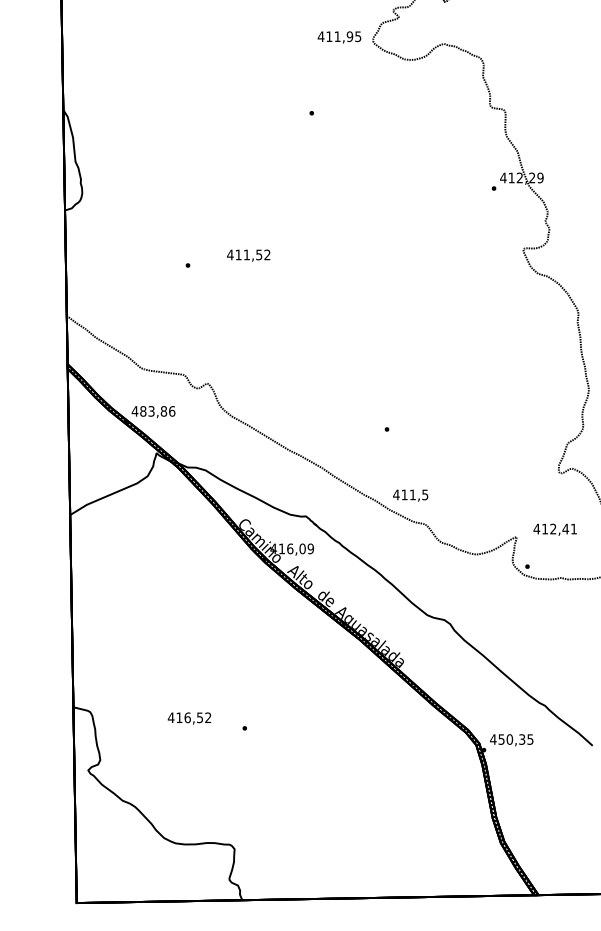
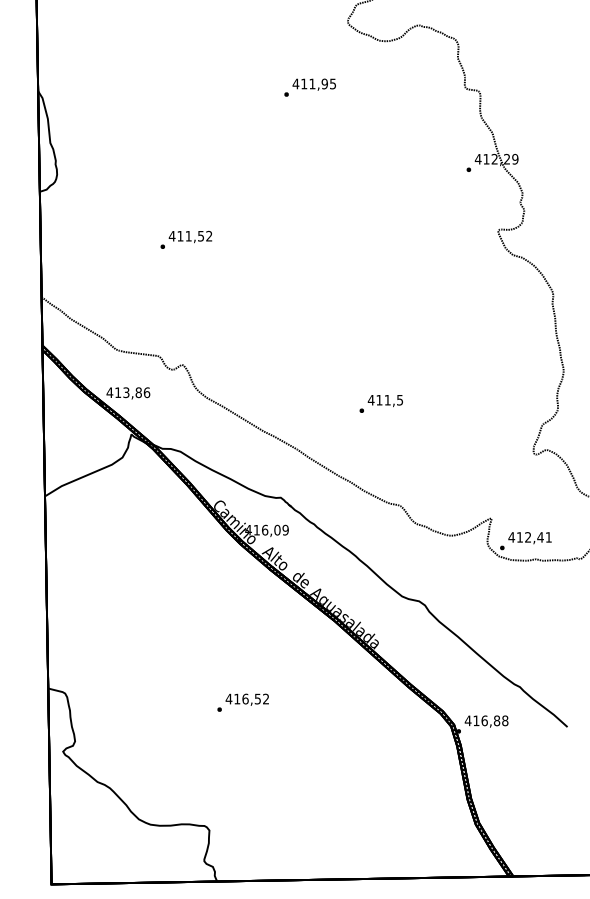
text: (339, 37) -> (314, 84), moved
text: (248, 255) -> (190, 236), moved
text: (143, 411) -> (118, 392), 483,86 -> 413,86
text: (410, 495) -> (385, 400), moved
text: (554, 529) -> (529, 537), moved
text: (189, 718) -> (247, 699), moved
text: (515, 739) -> (490, 720), 450,35 -> 416,88

